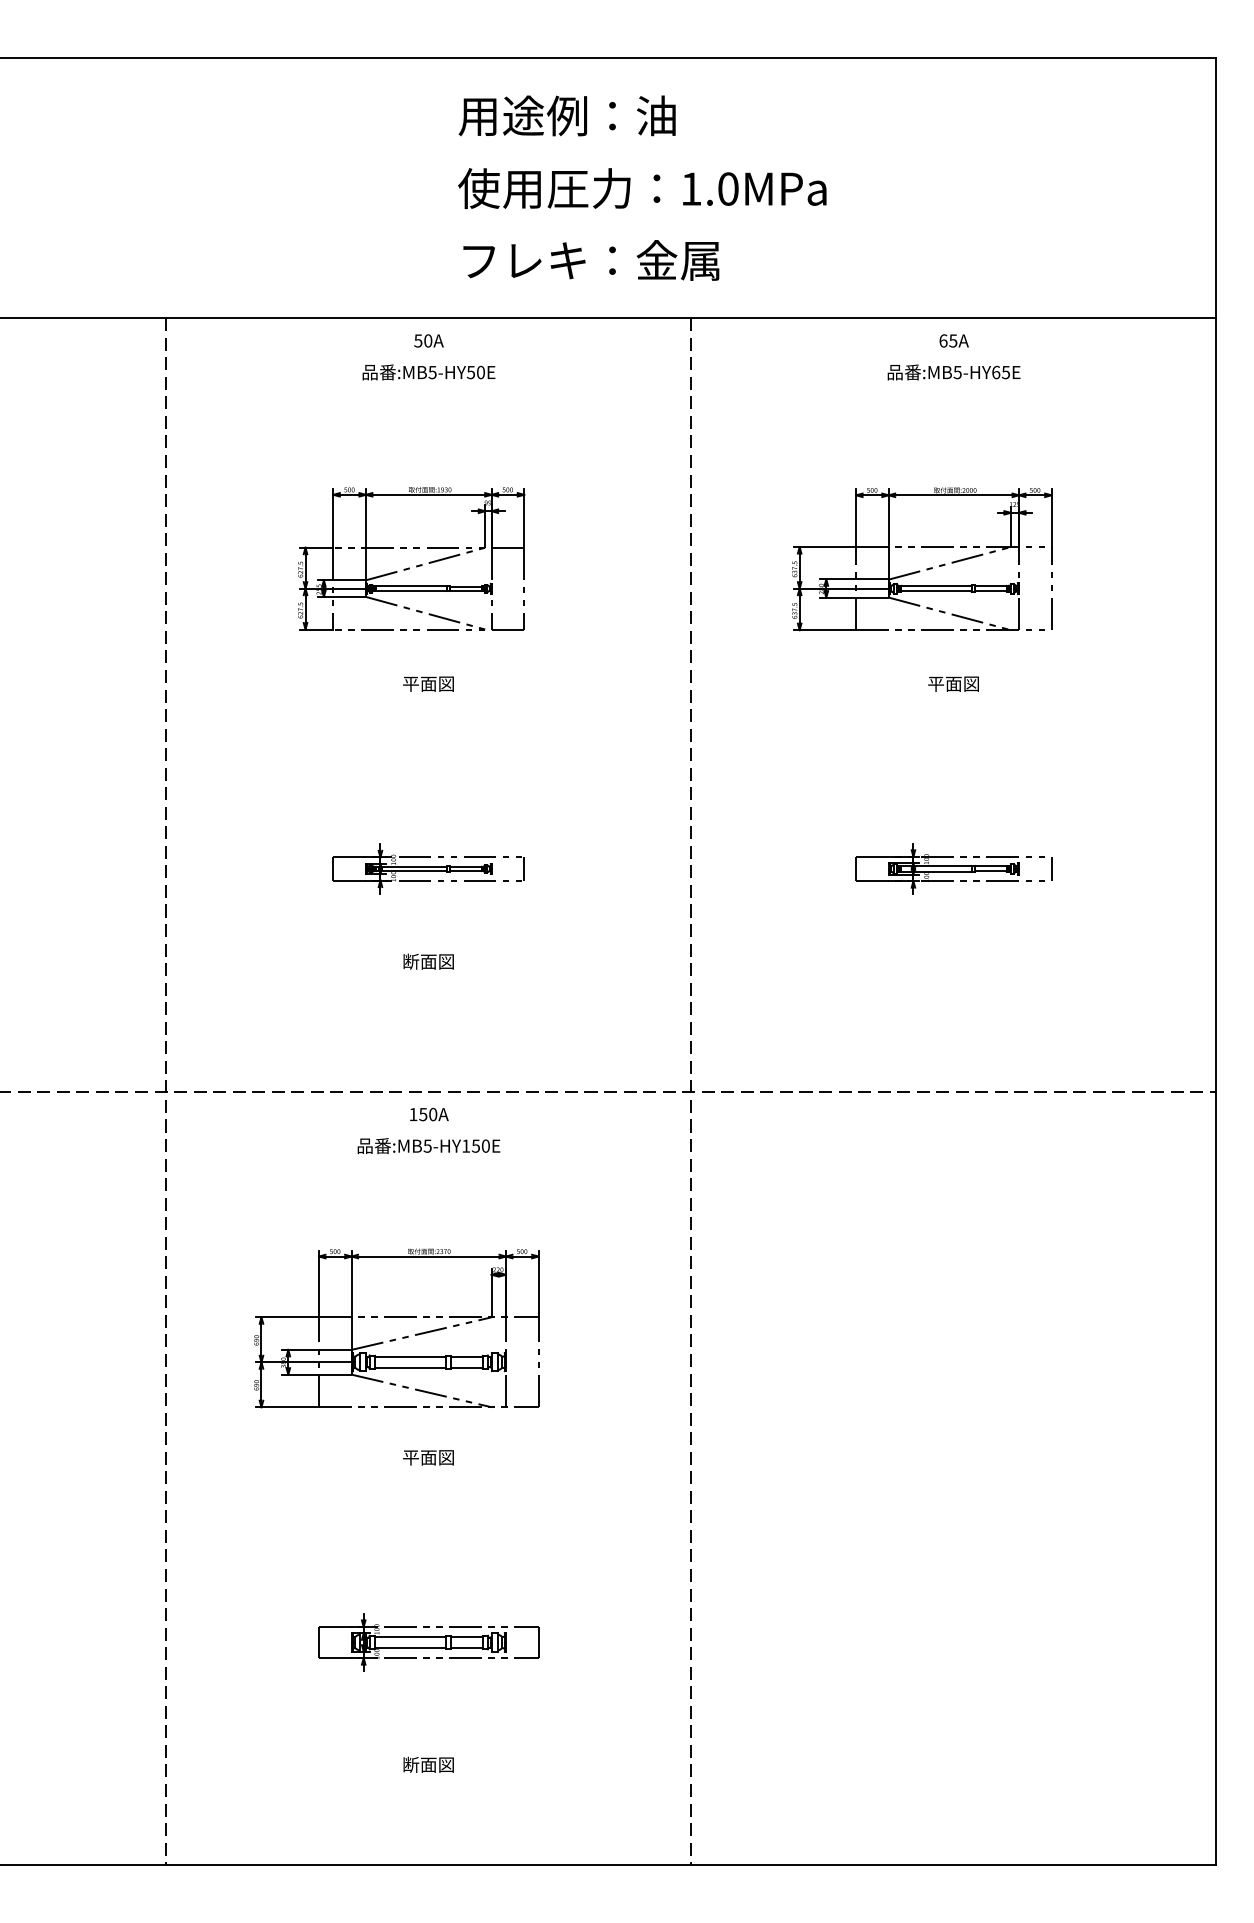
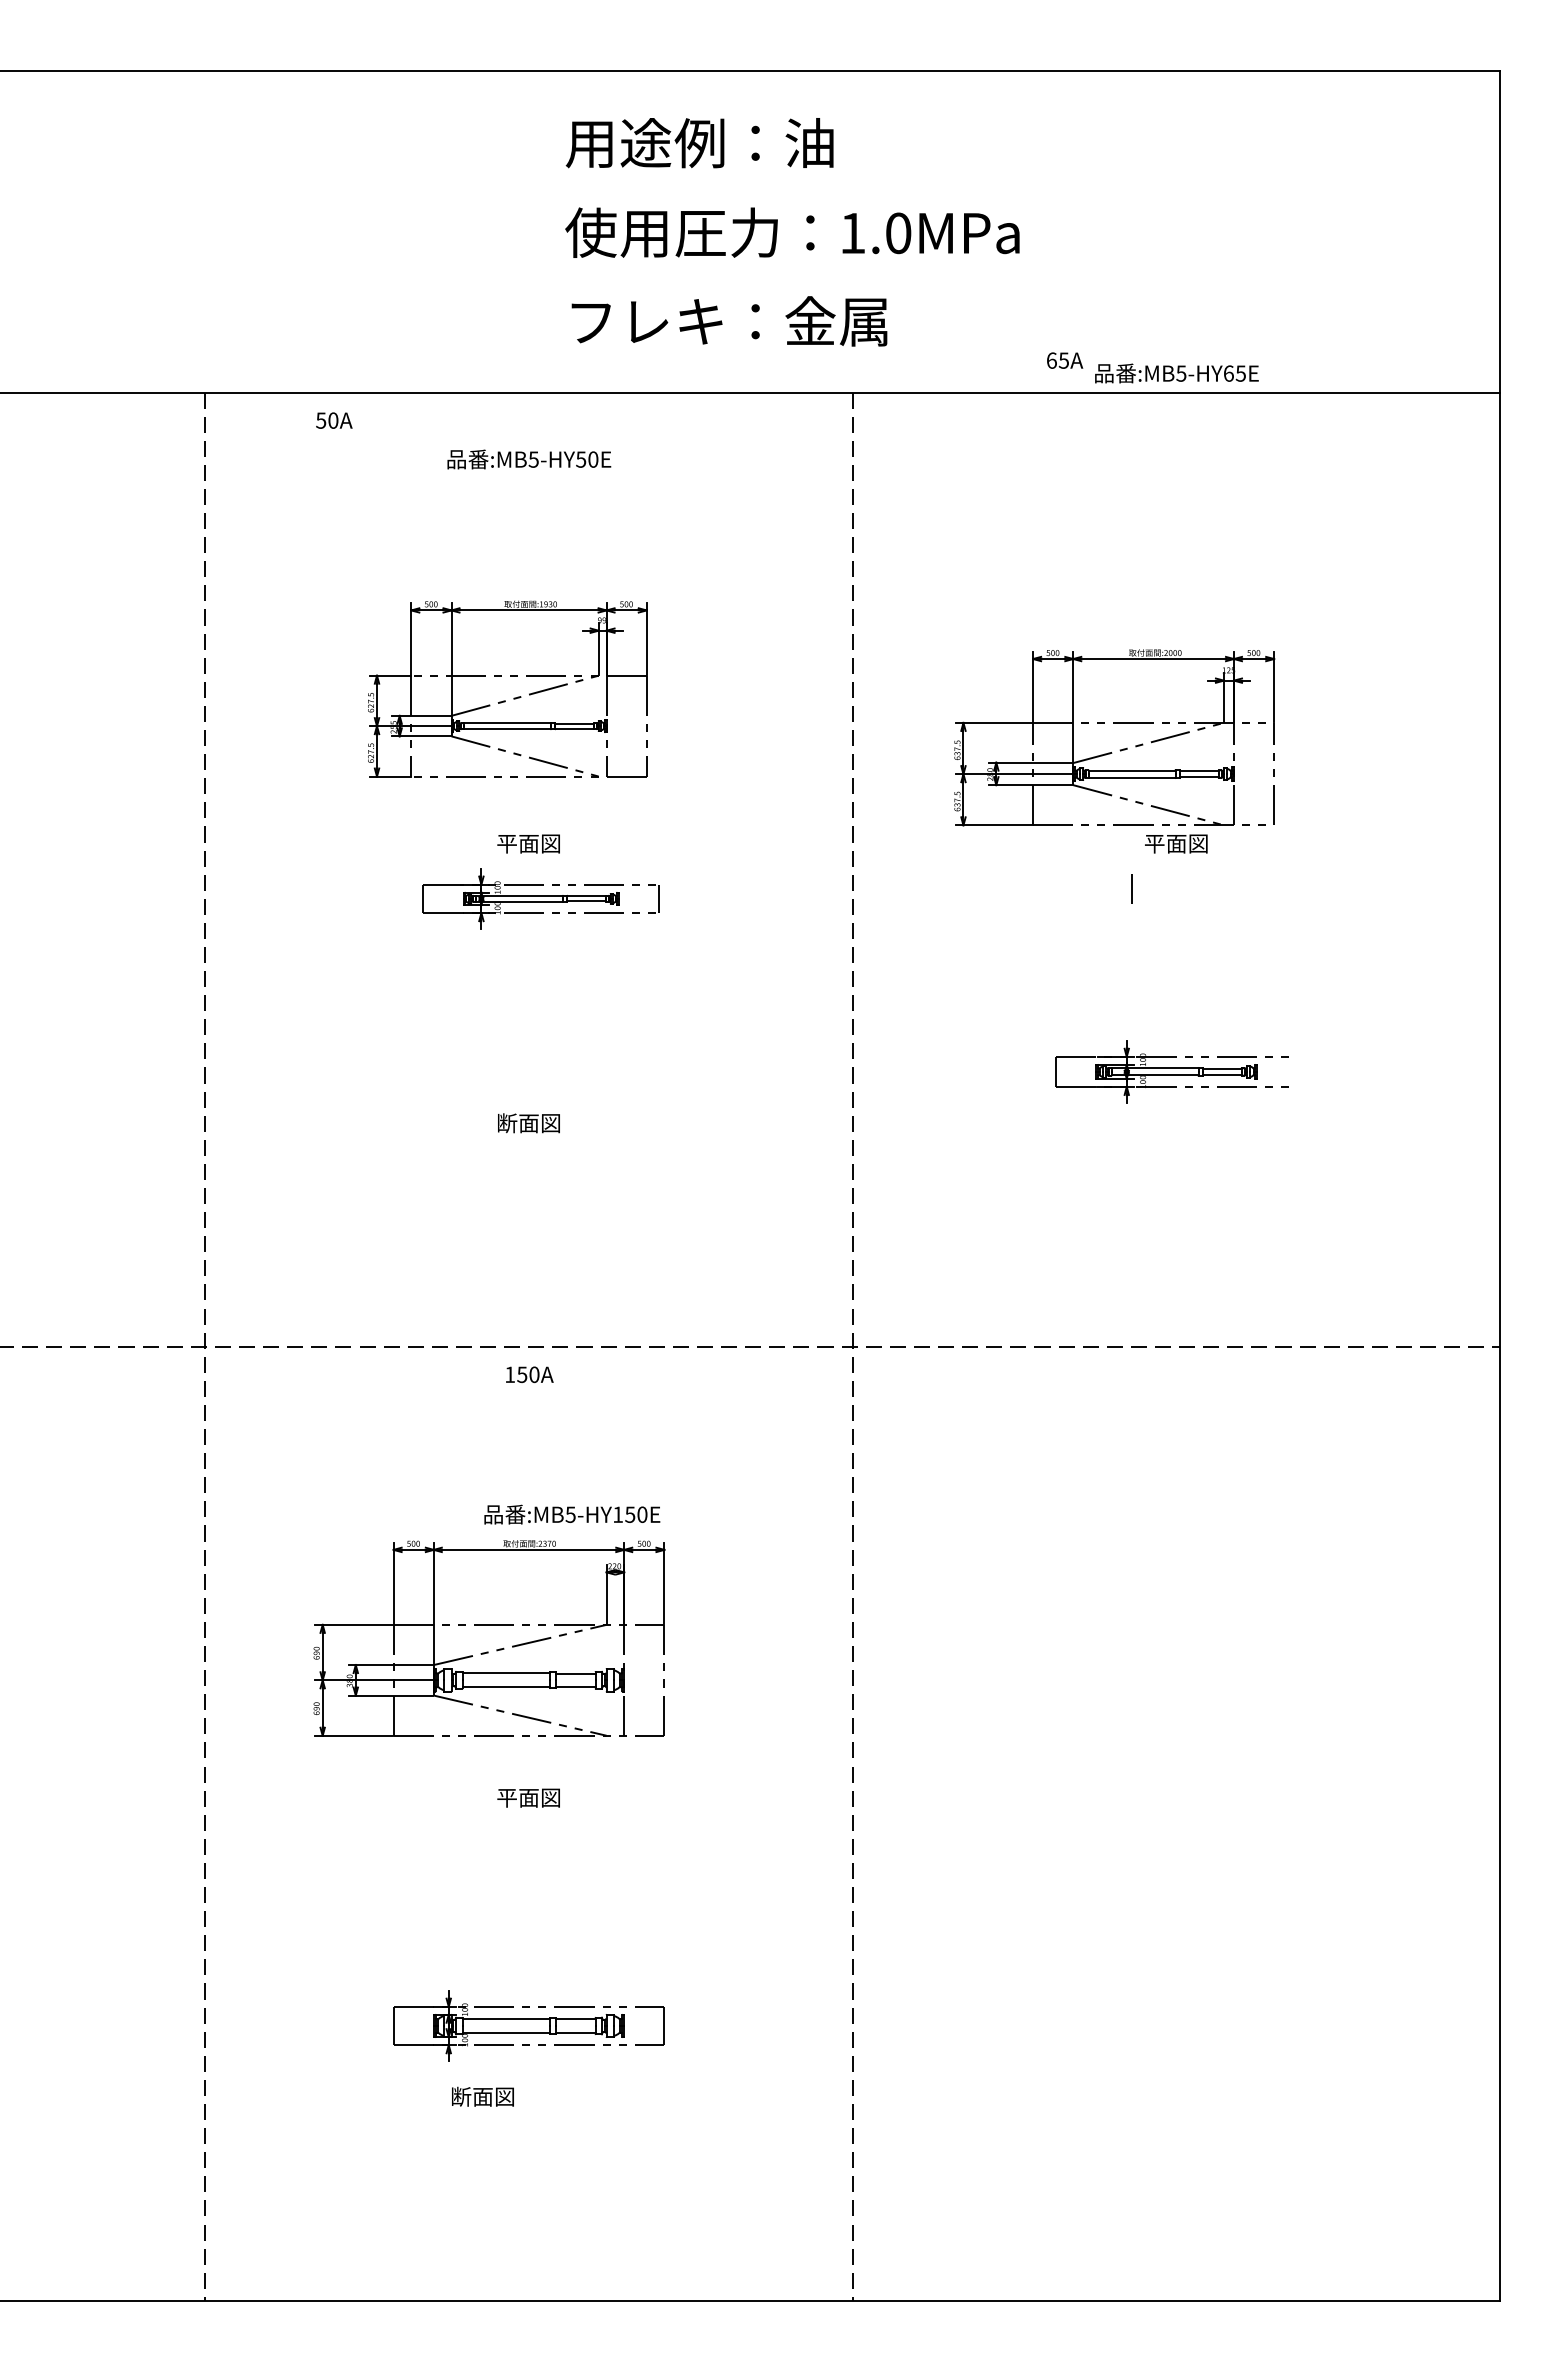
text: (429, 340) -> (334, 420), moved
text: (954, 340) -> (1065, 360), moved
text: (953, 372) -> (1176, 373), moved
part: (926, 568) -> (1120, 749), moved
part: (428, 868) -> (540, 898), moved
line: (1051, 868) -> (1131, 888), moved
text: (428, 961) -> (528, 1123), moved
text: (429, 1145) -> (572, 1514), moved
text: (428, 1764) -> (482, 2096), moved

